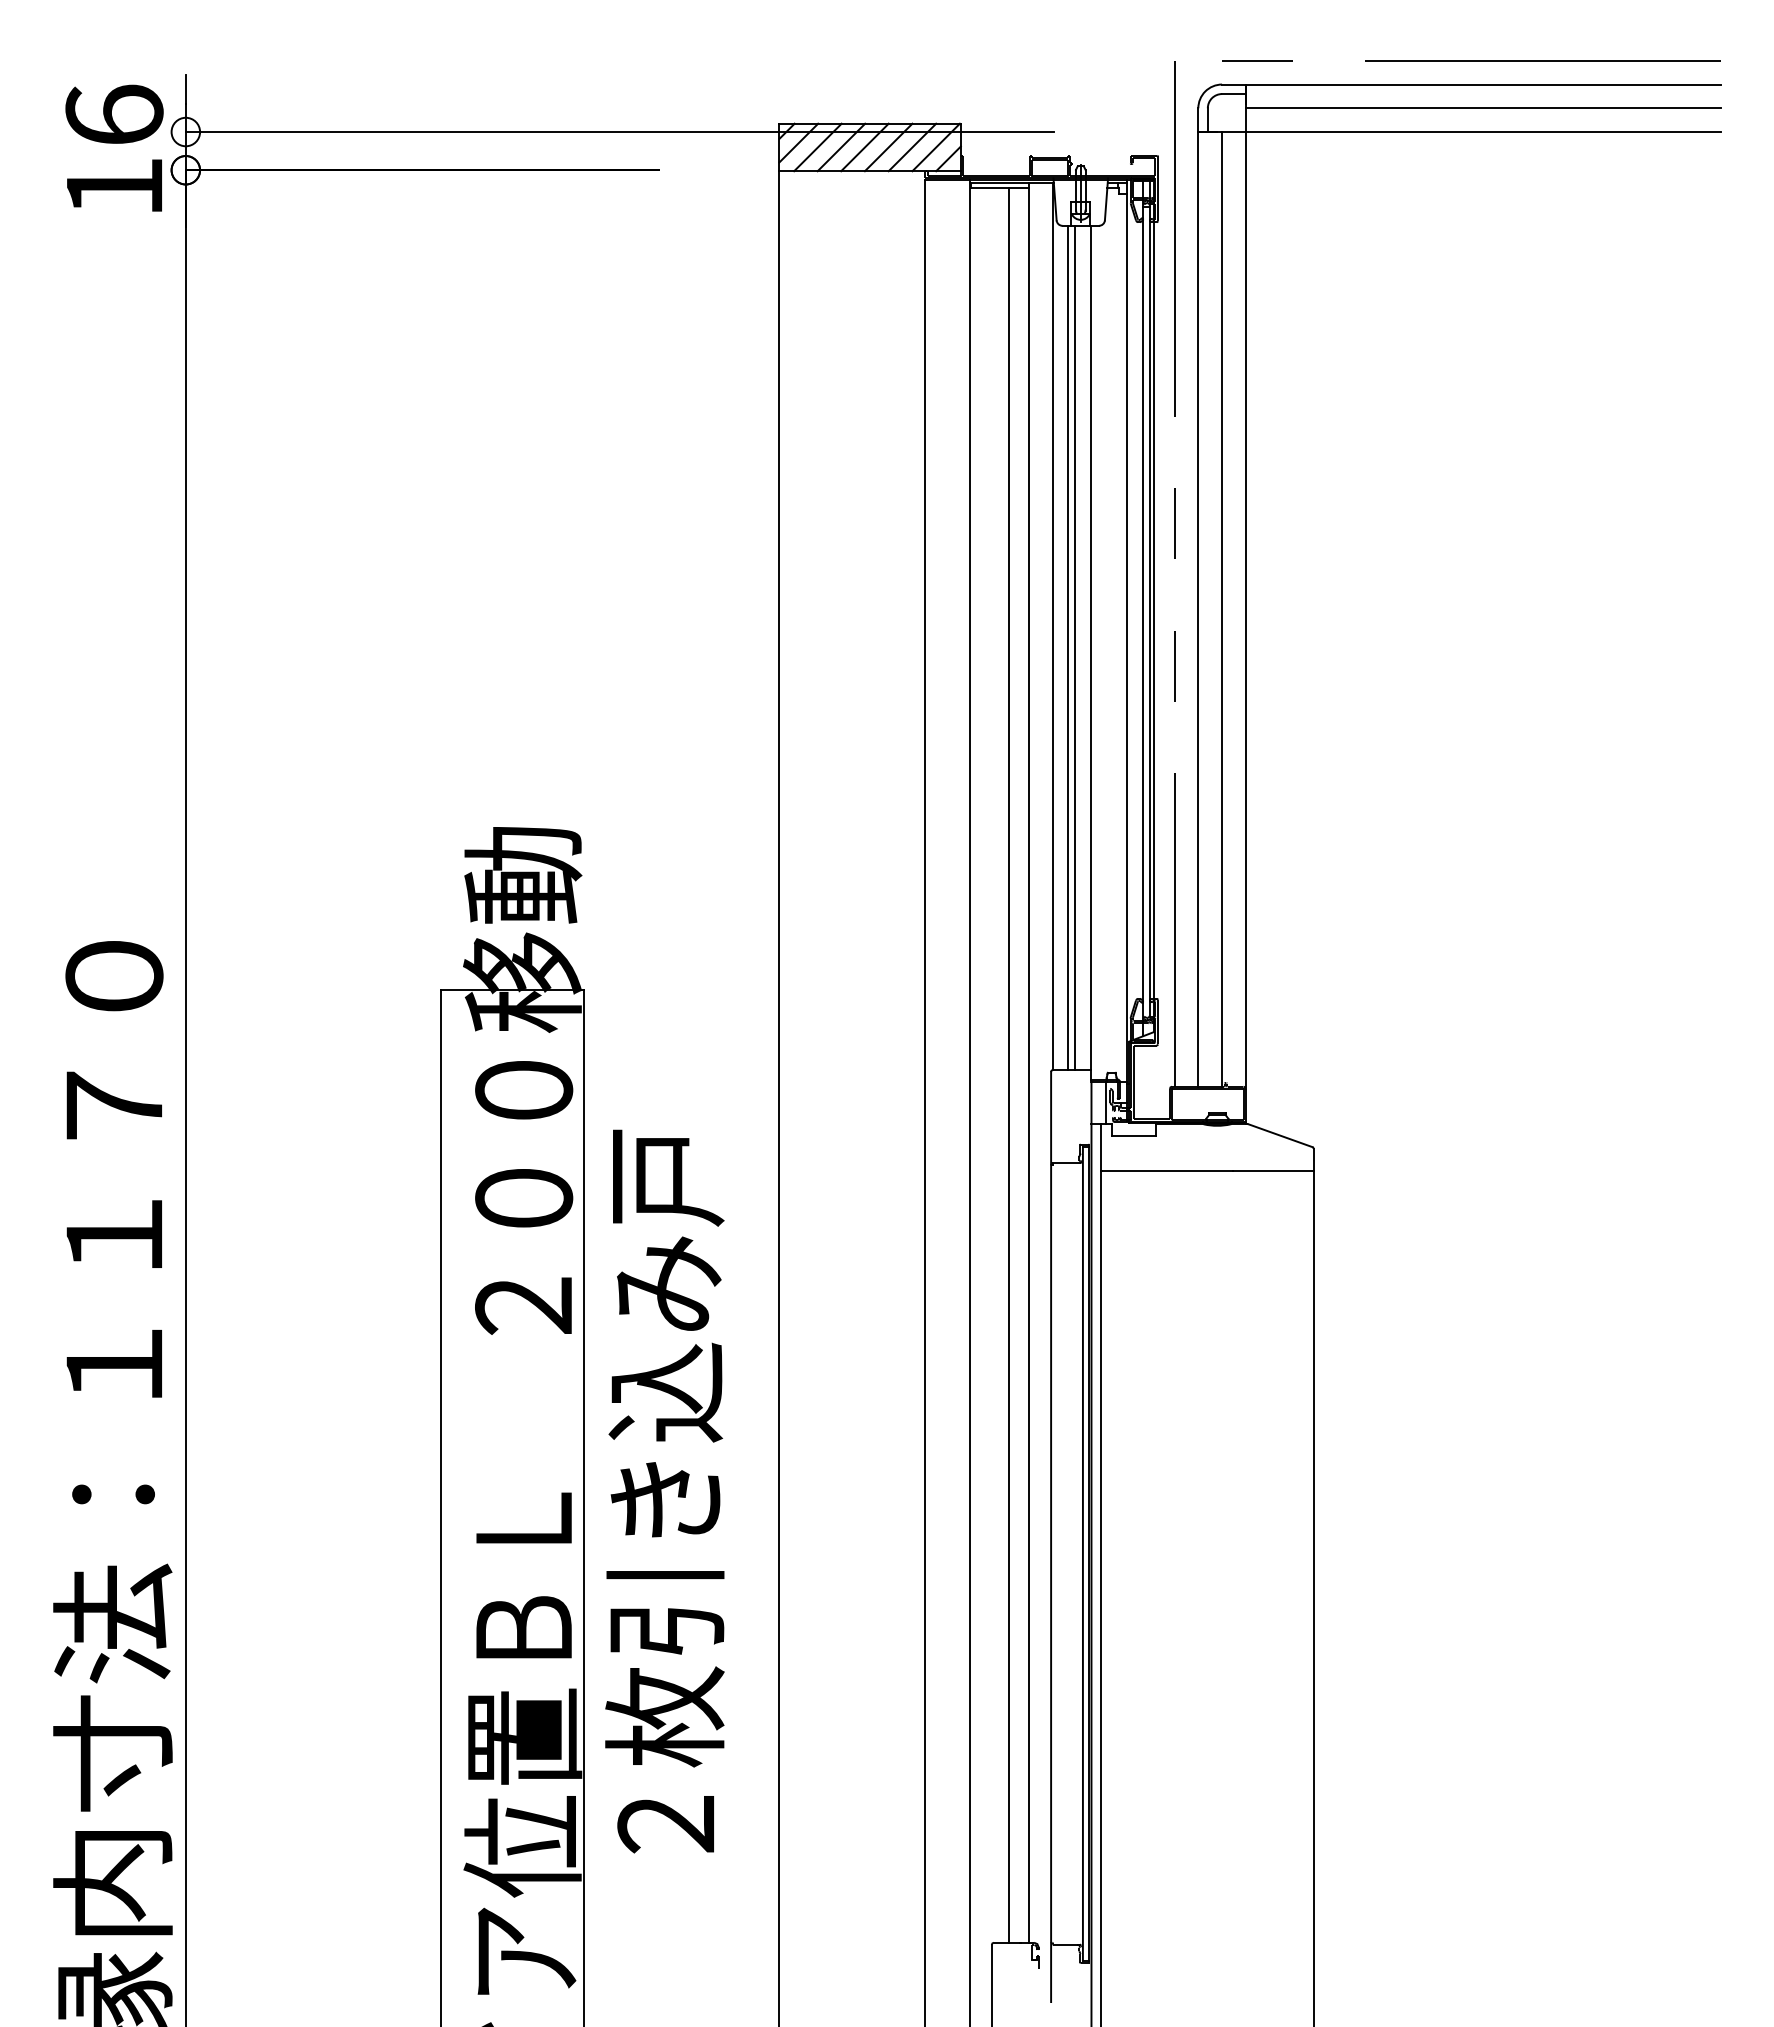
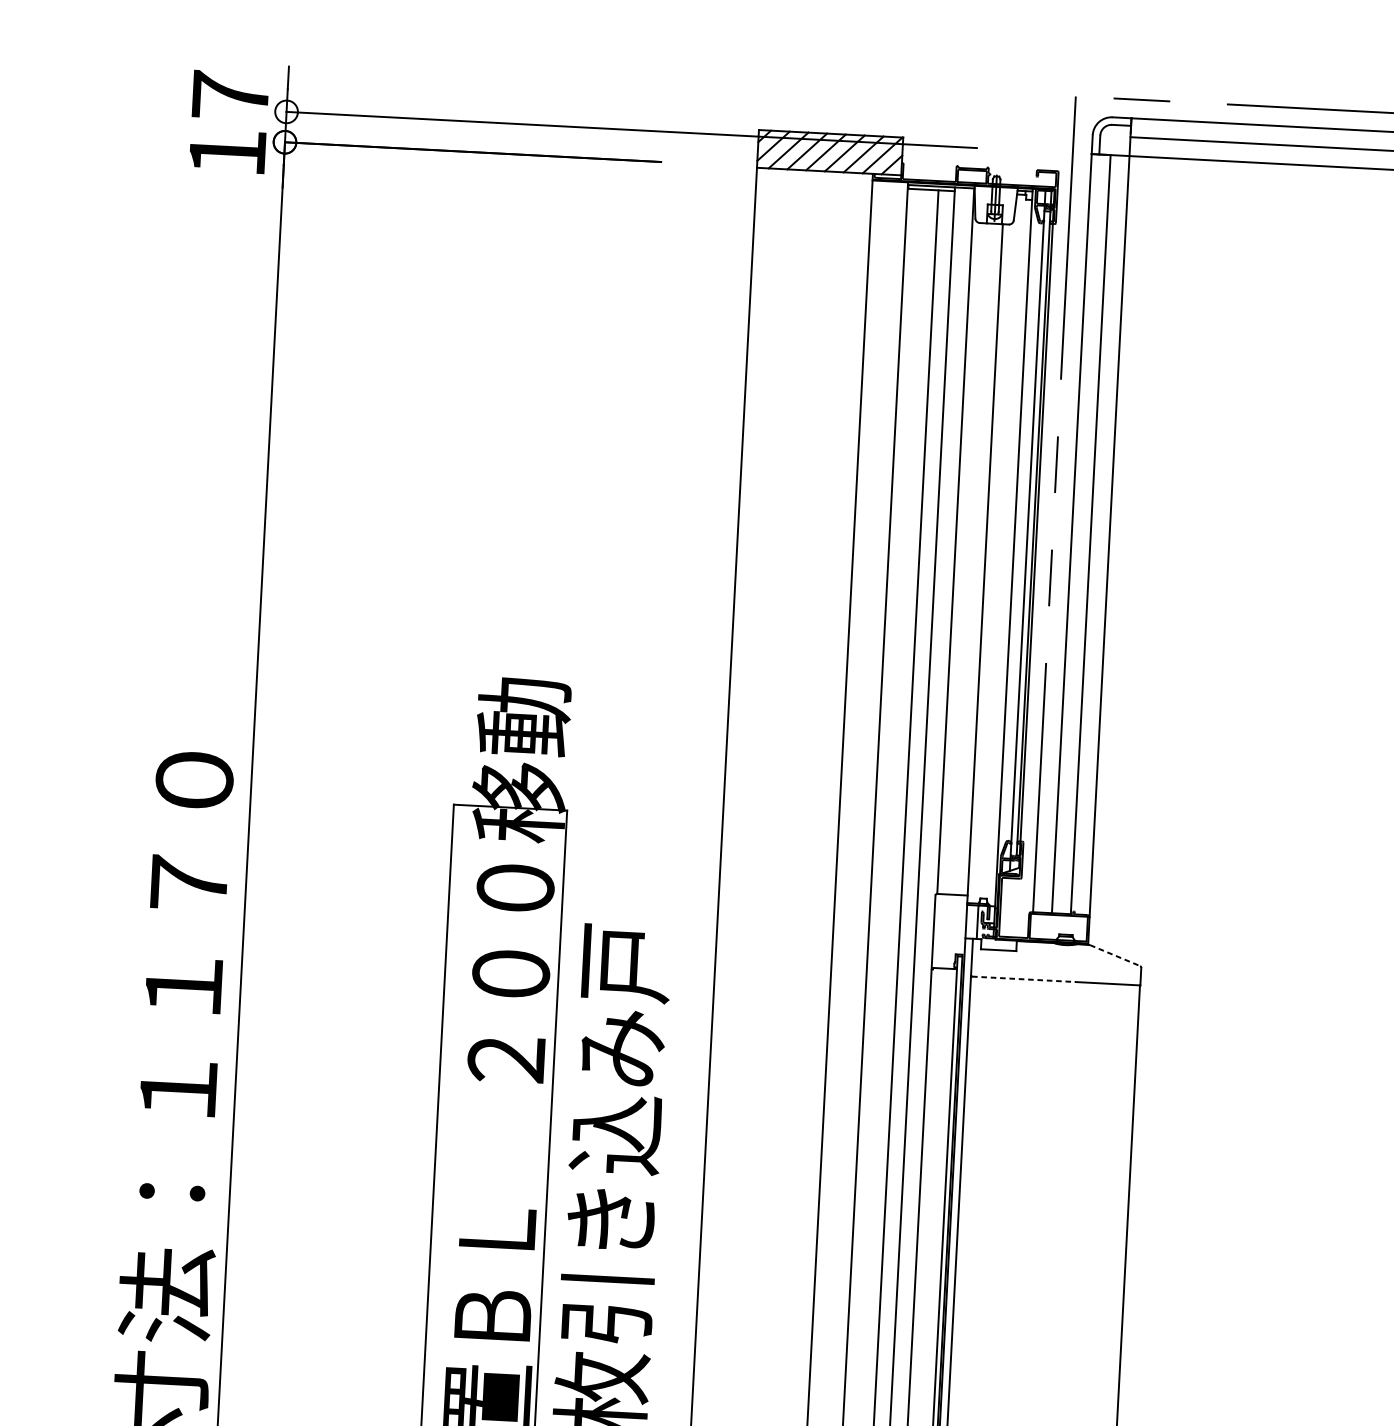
text: (114, 114) -> (230, 94), 16 -> 17
line: (1067, 647) -> (966, 558), removed
line: (1074, 647) -> (971, 558), removed
line: (1280, 1135) -> (1115, 955), solid -> dashed
line: (1167, 1171) -> (1023, 979), solid -> dashed

